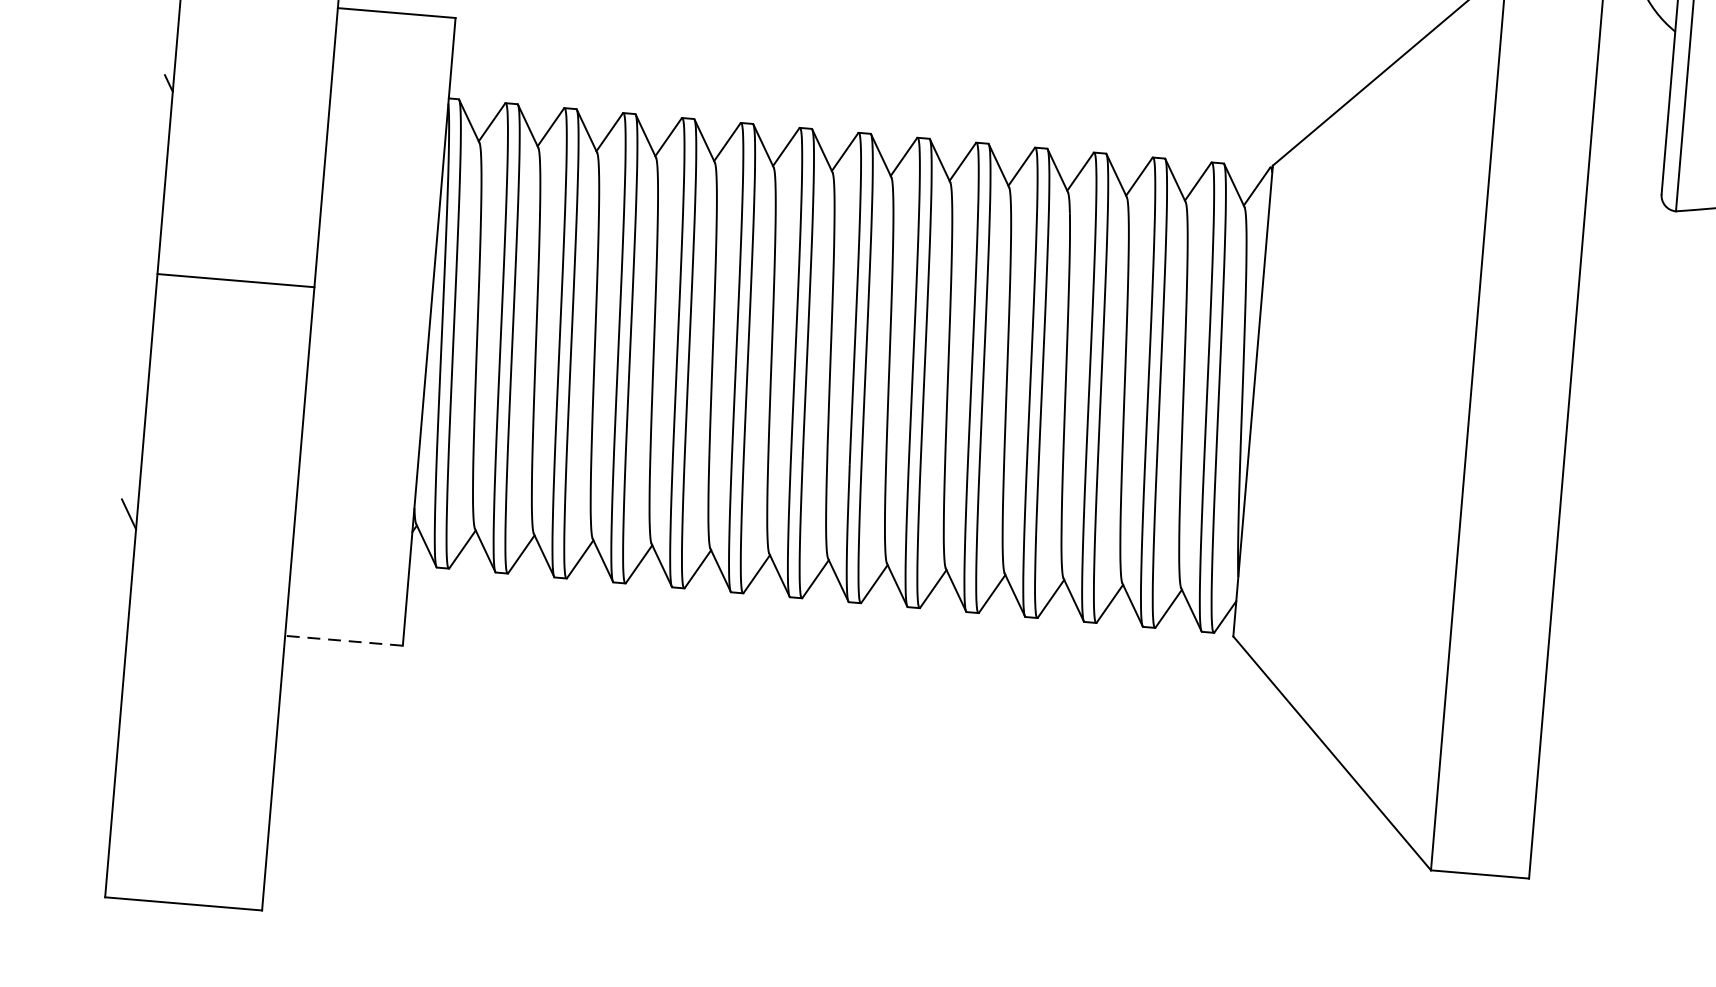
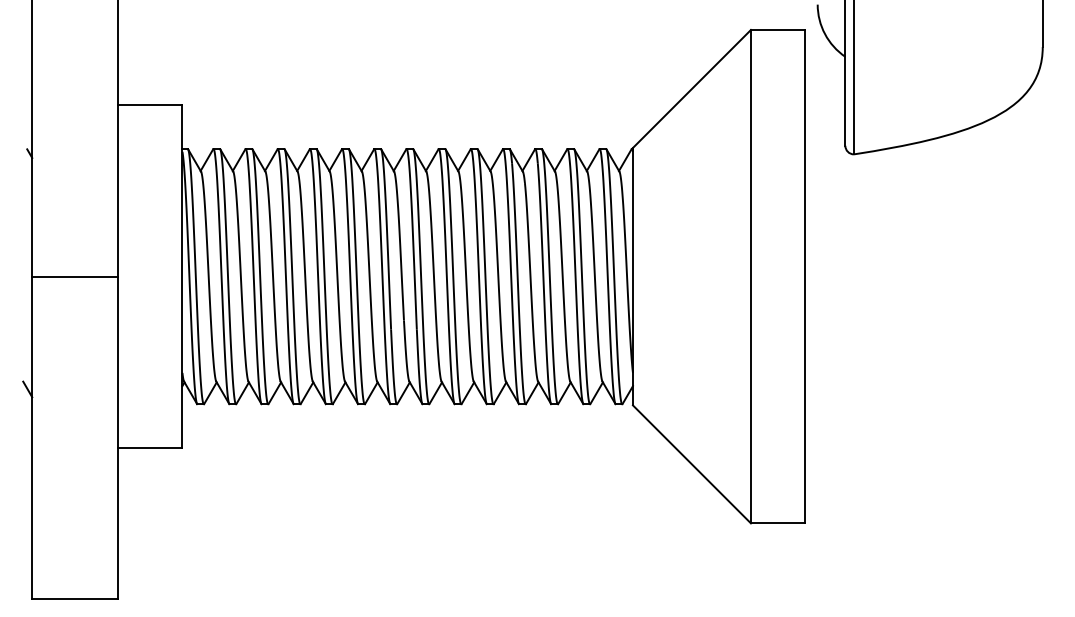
line: (236, 280) -> (75, 276), moved
line: (342, 641) -> (149, 448), dashed -> solid

